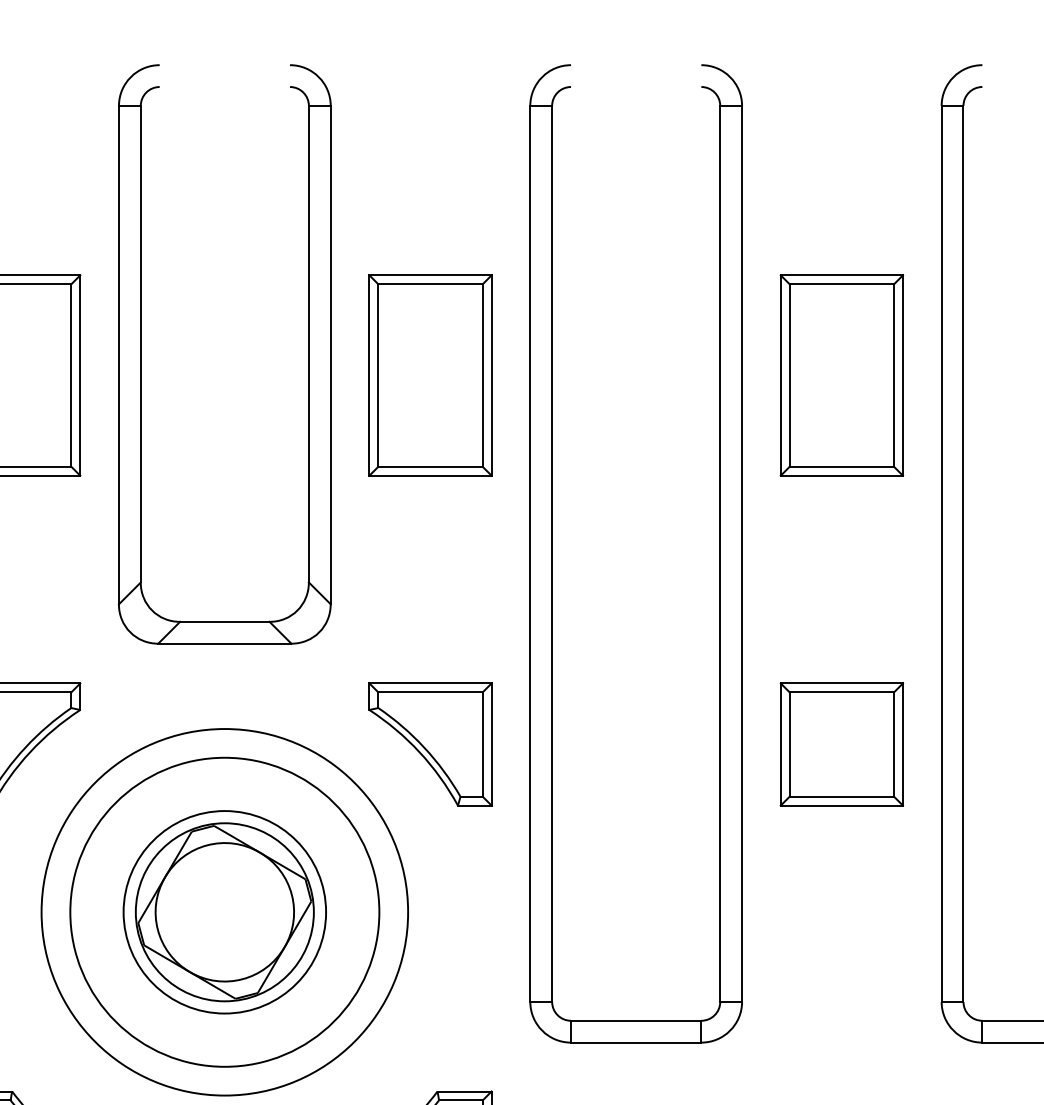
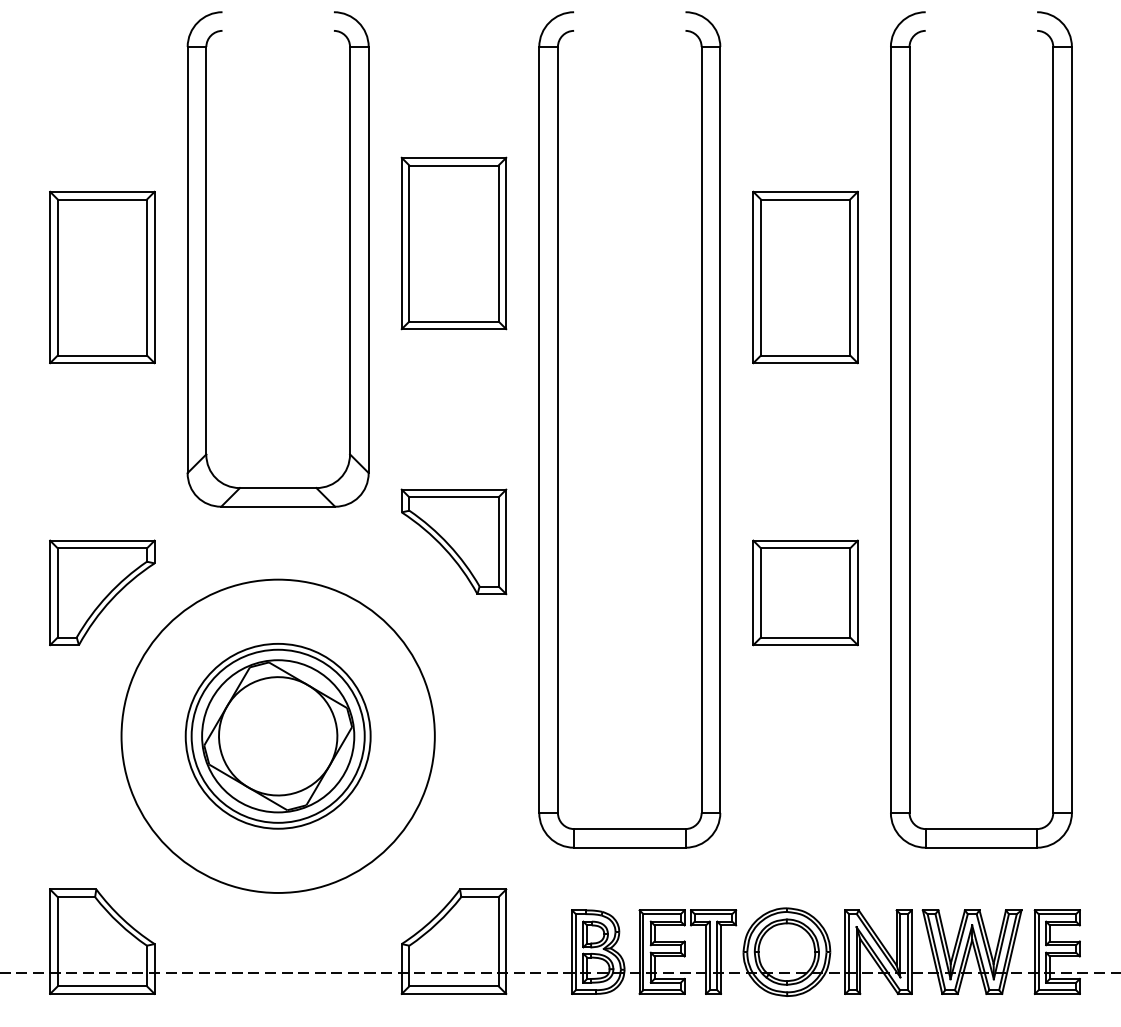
part: (429, 375) -> (453, 243), moved
part: (429, 744) -> (453, 541), moved
circle: (225, 912) -> (278, 736), size x0.7

